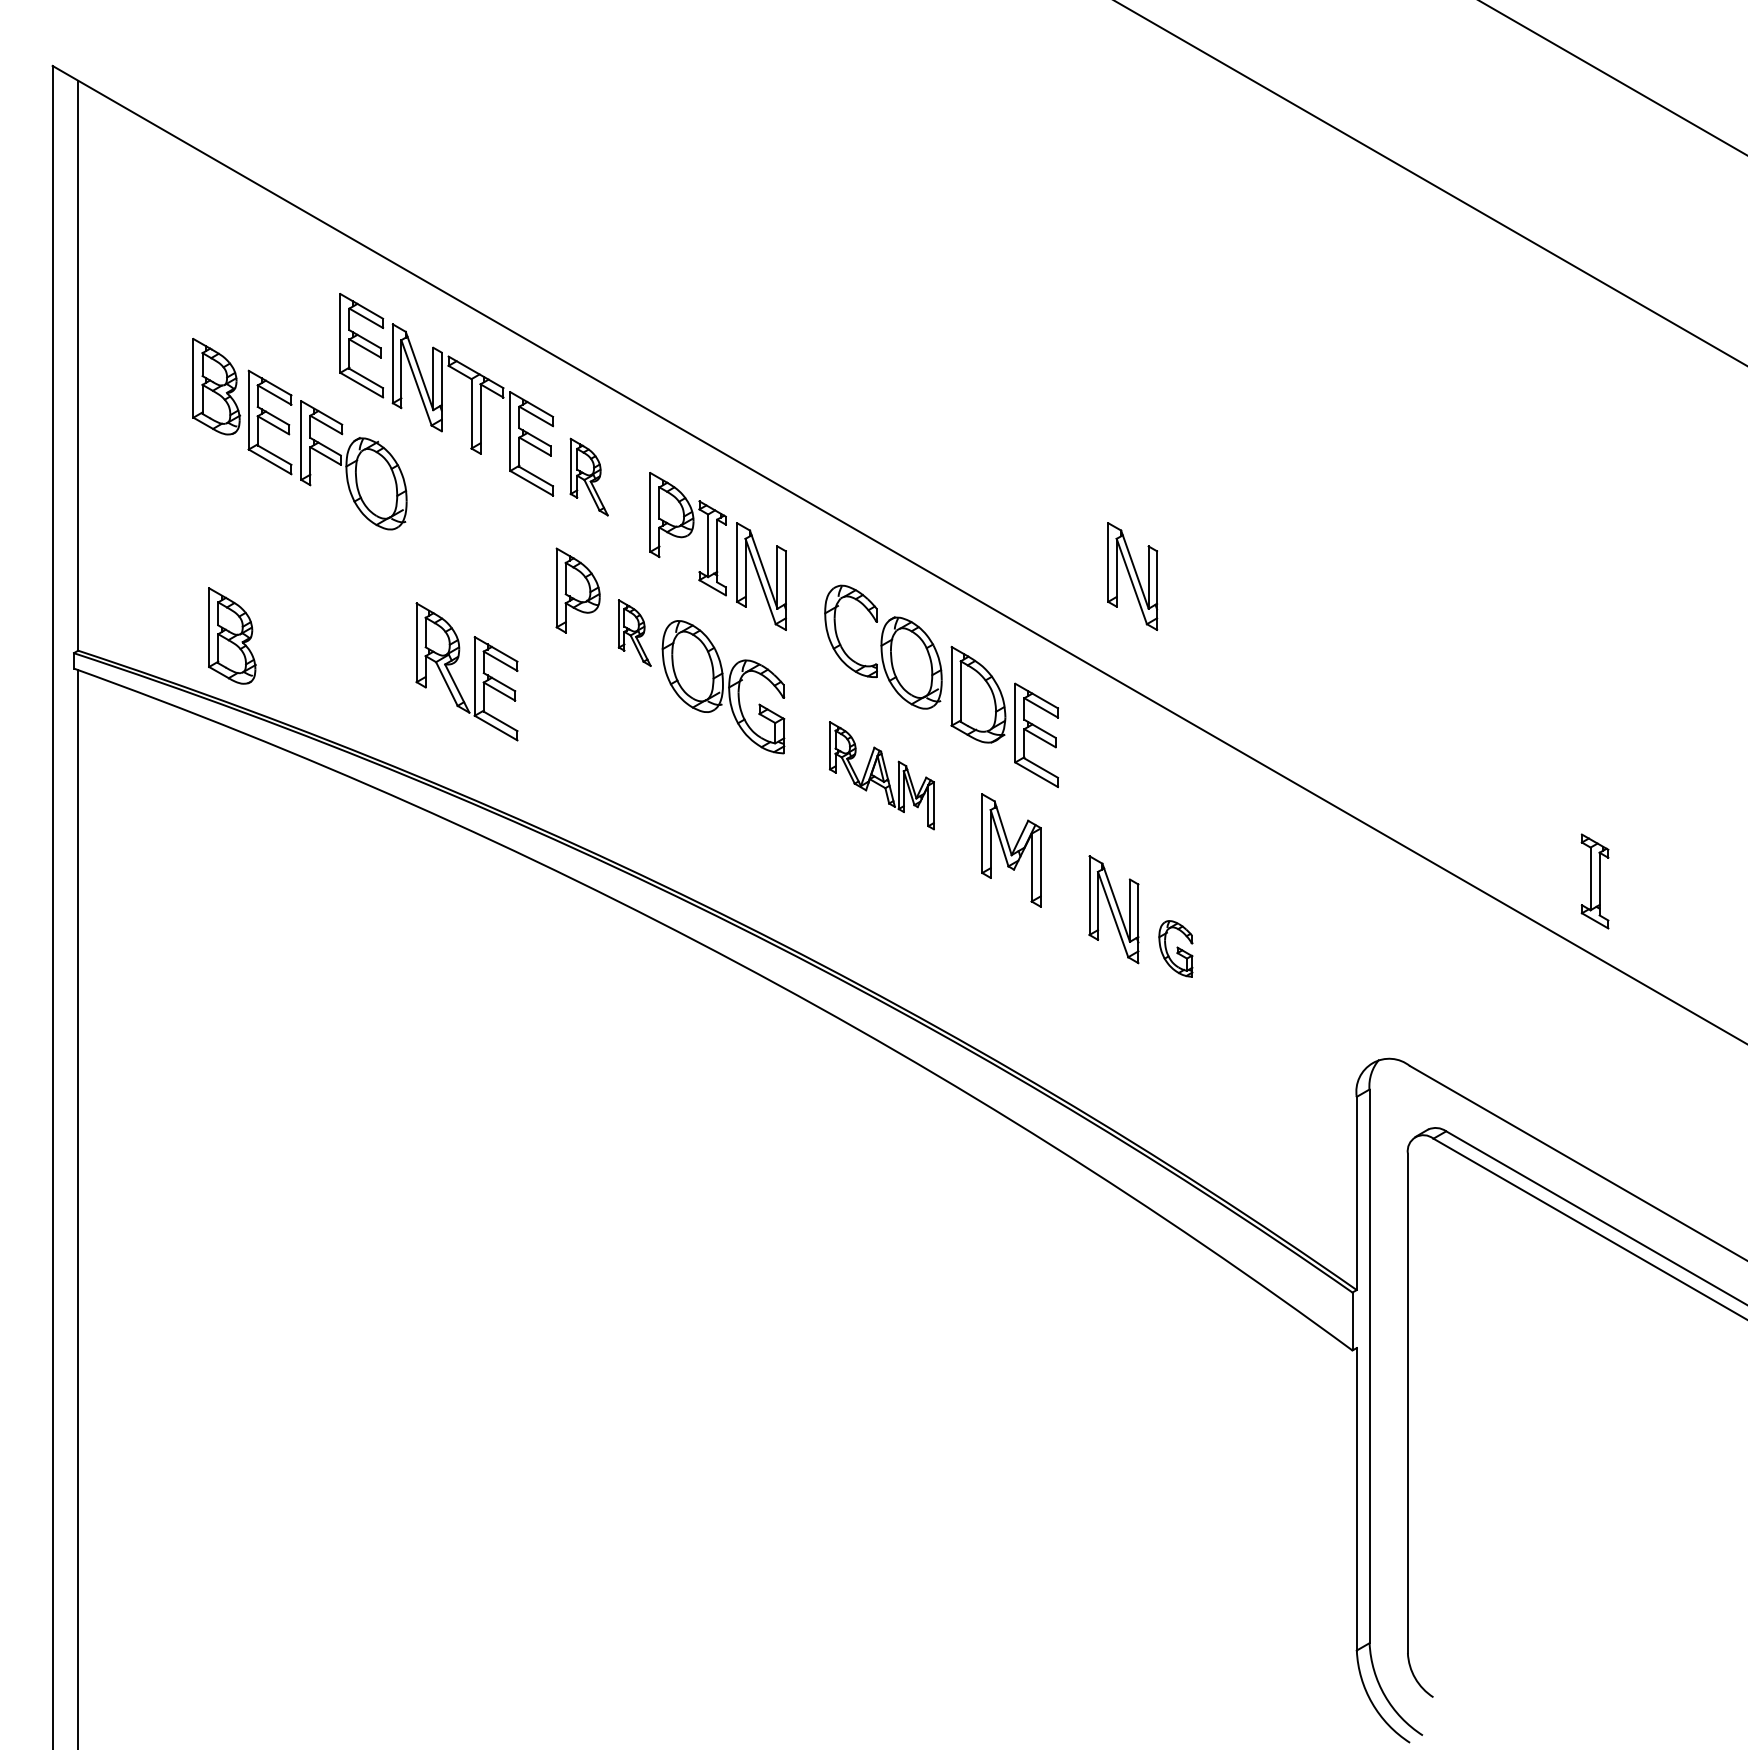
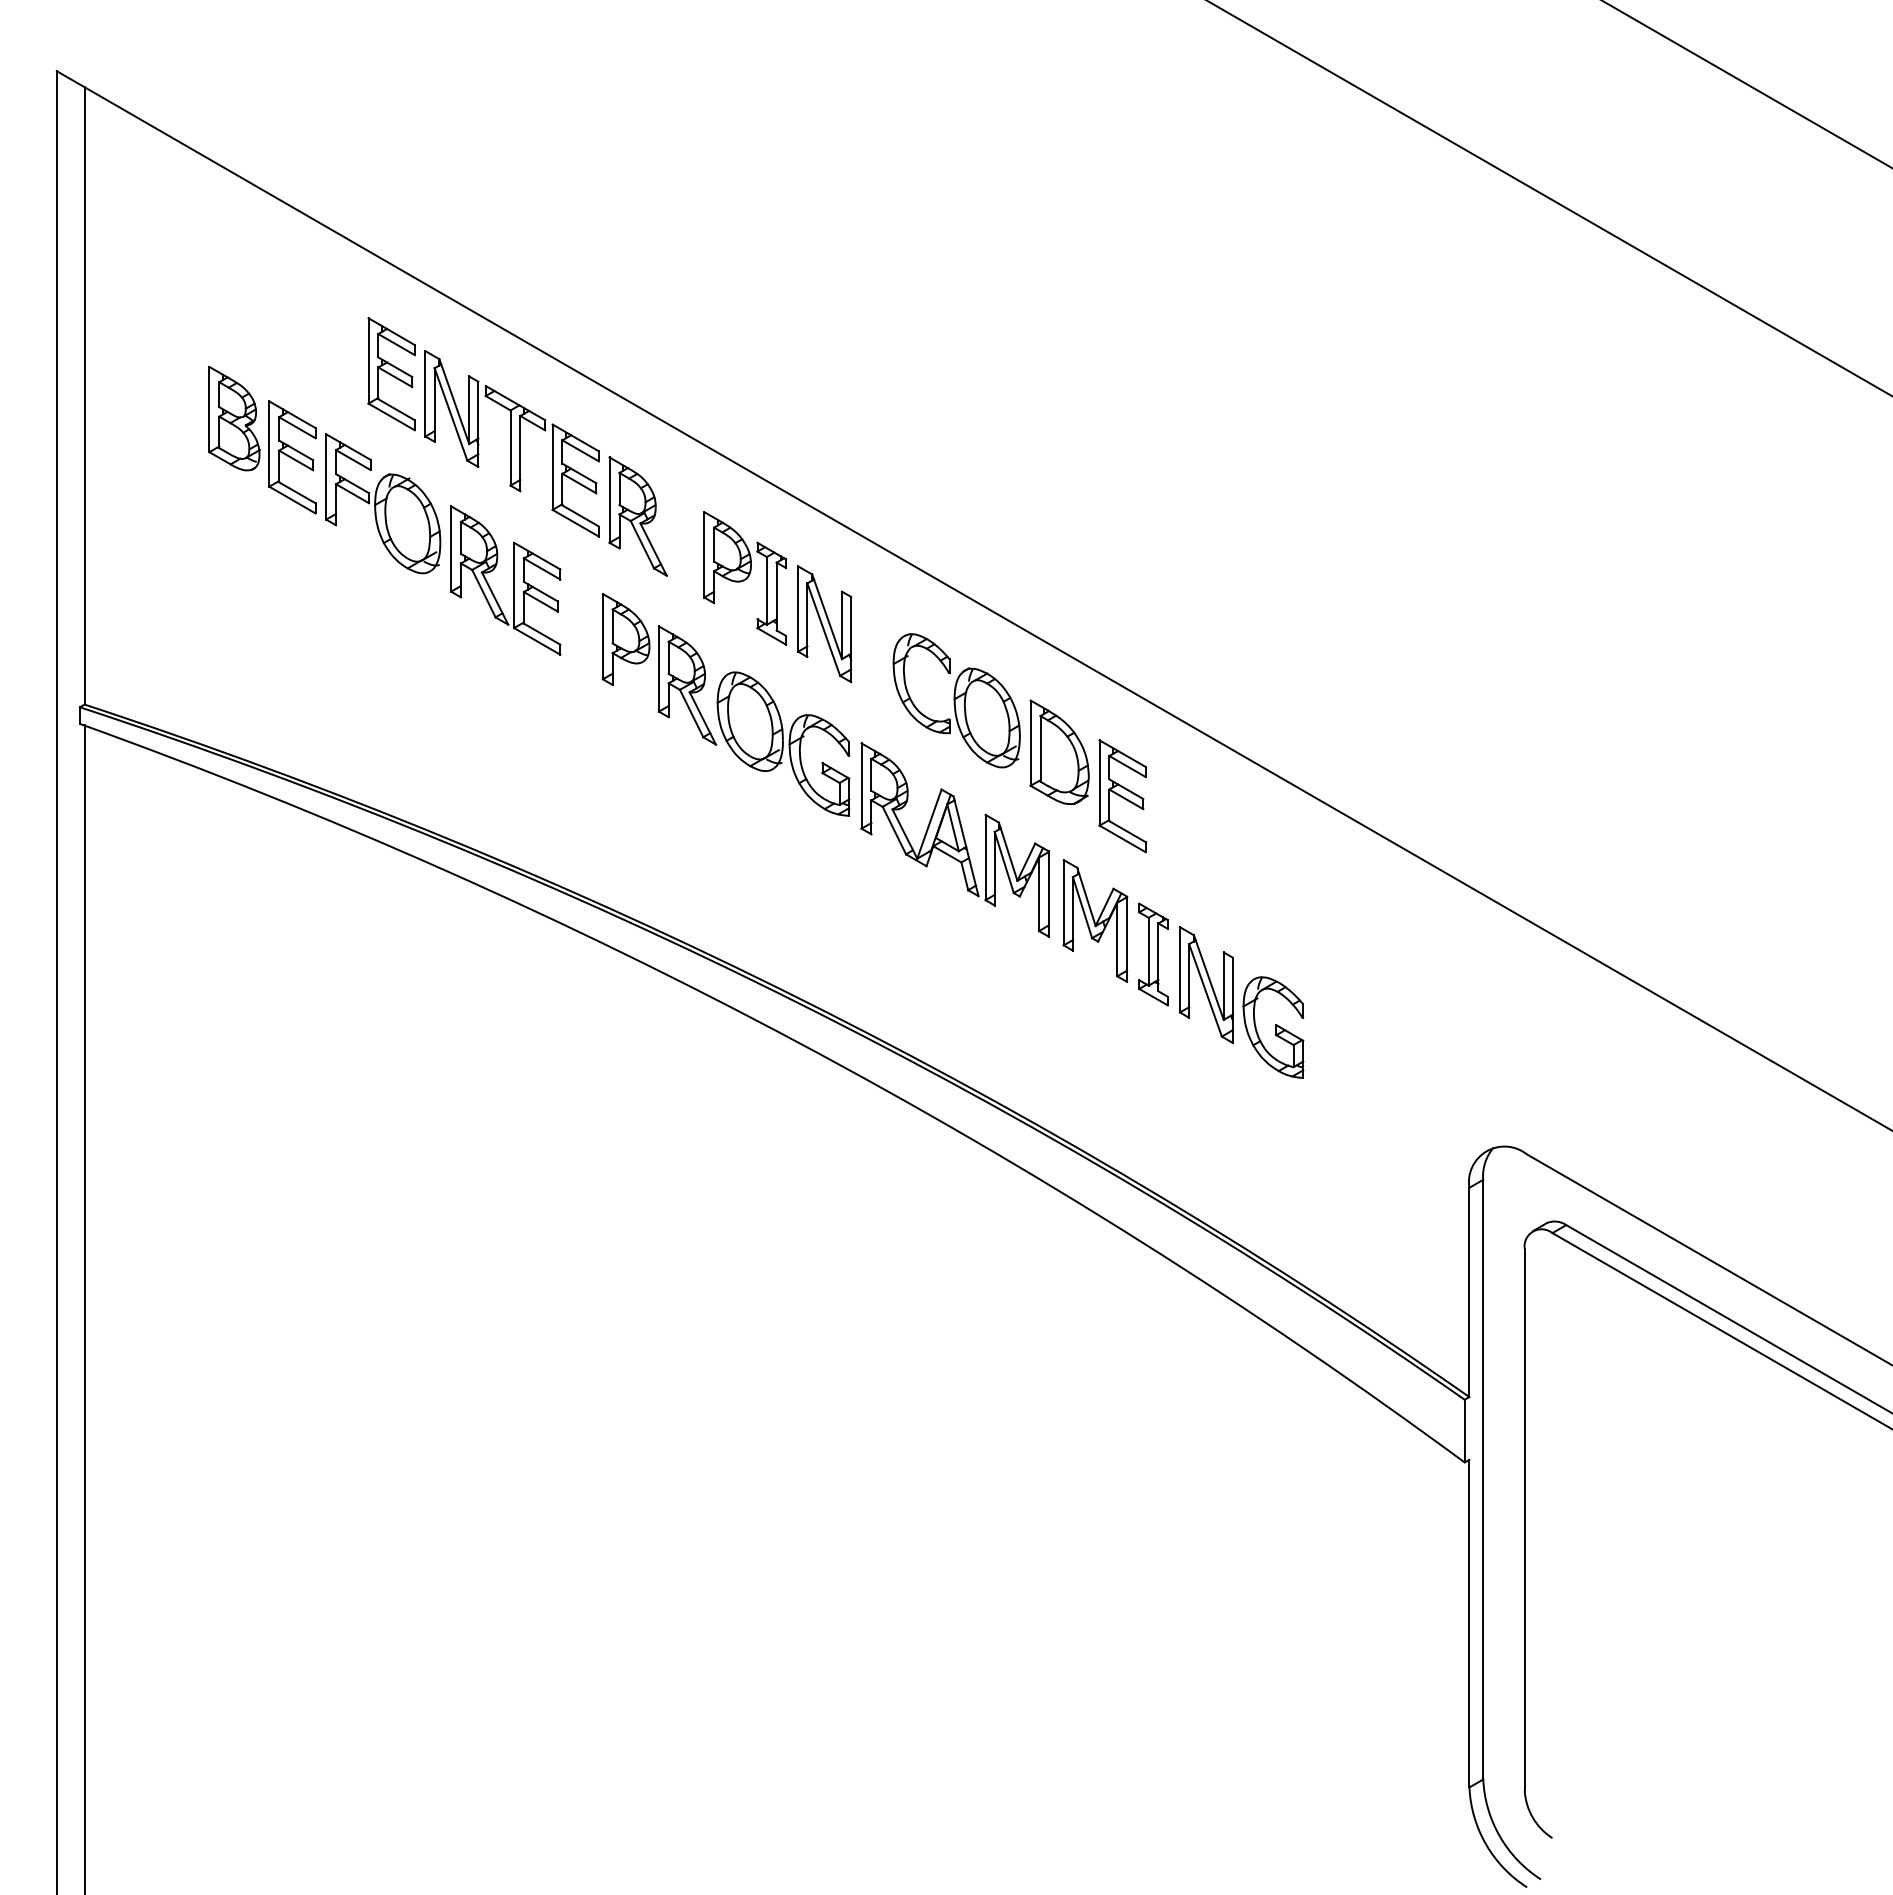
part: (588, 477) -> (637, 516), size x1.43
part: (1132, 576) -> (1226, 624), removed
part: (634, 633) -> (687, 685), size x1.67
part: (232, 635) -> (251, 688), removed
part: (474, 671) -> (513, 580), moved
part: (881, 775) -> (954, 839), size x1.67
part: (1595, 881) -> (1153, 954), moved
part: (1175, 948) -> (1273, 1027), size x1.67

